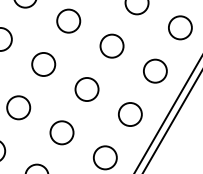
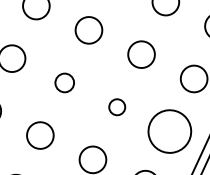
circle: (43, 64) -> (64, 83), size x0.7
circle: (86, 89) -> (116, 107), size x0.6
circle: (129, 114) -> (168, 131), size x1.6

